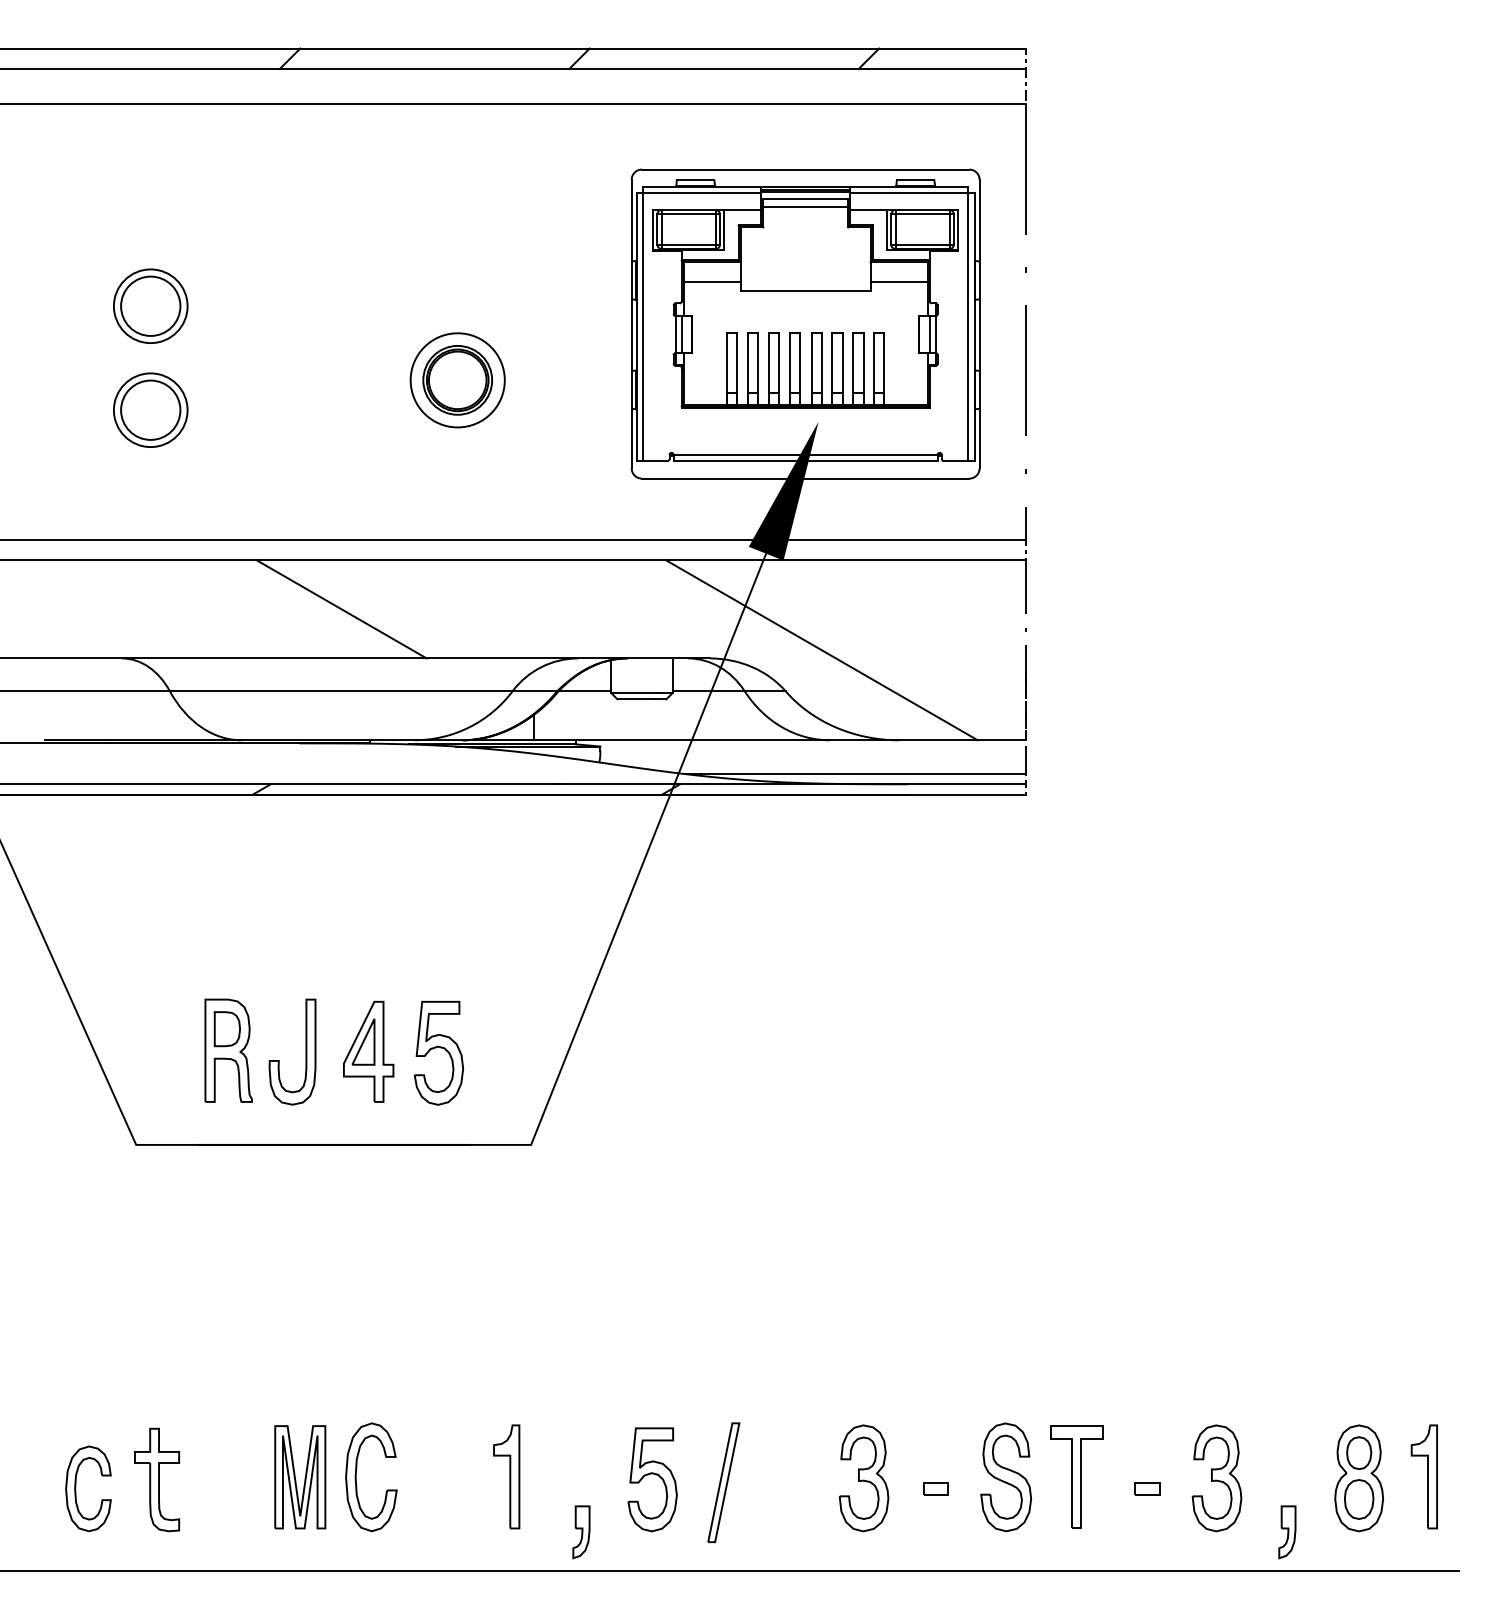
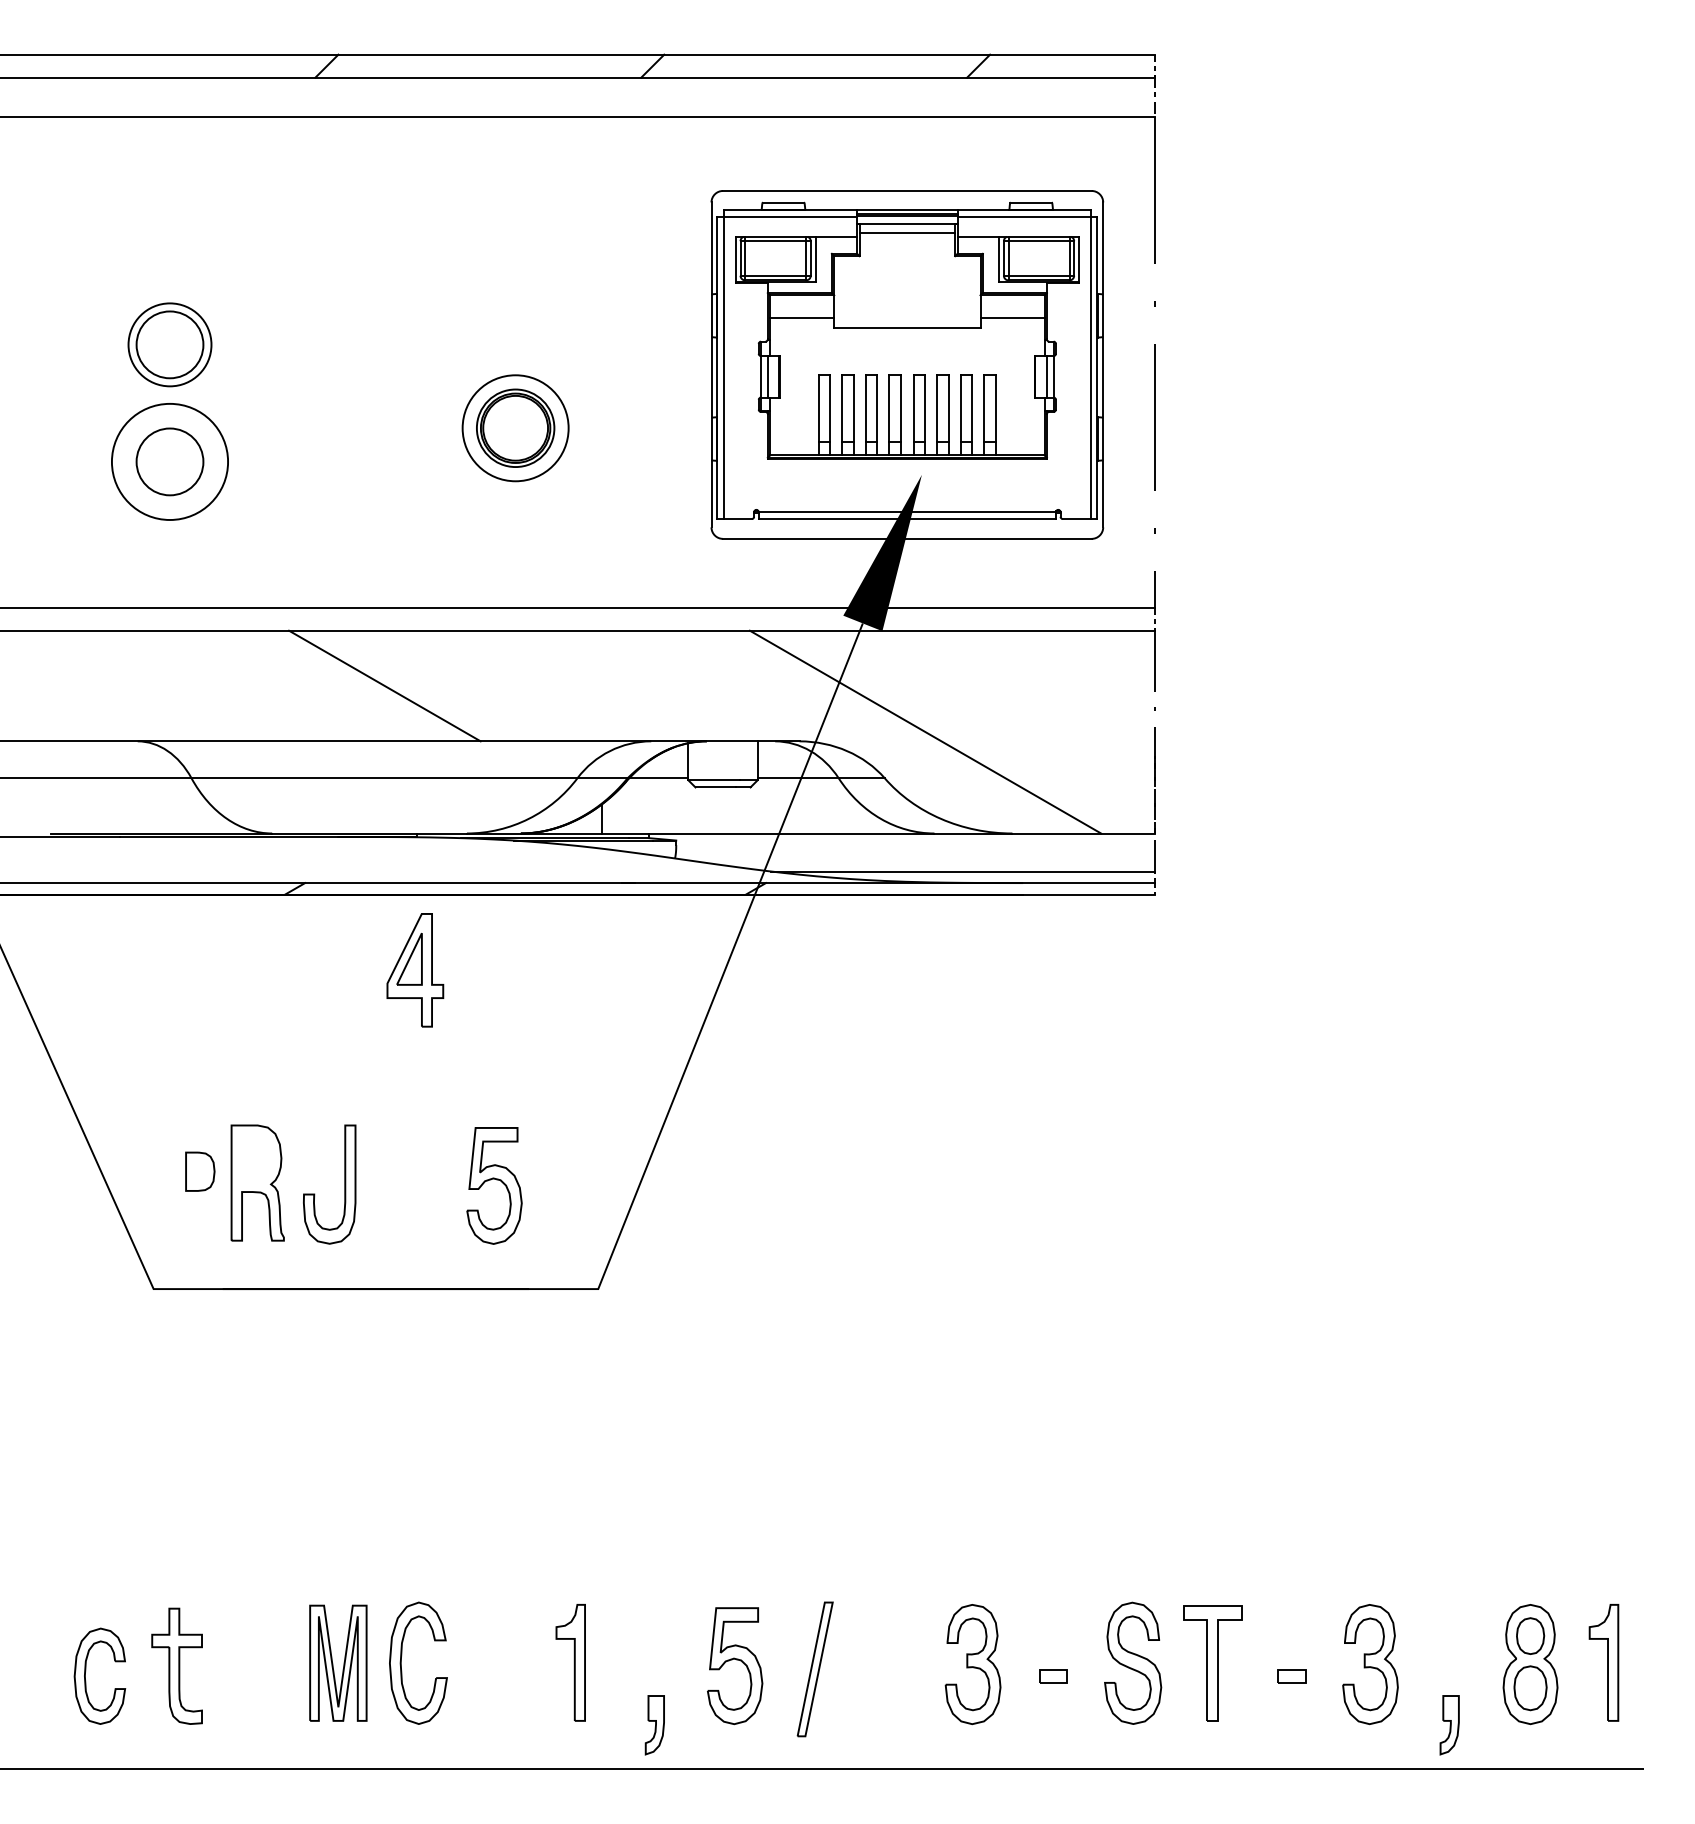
circle: (150, 409) -> (169, 461), size x1.4
part: (227, 1028) -> (200, 1171), moved
part: (368, 1052) -> (415, 970), moved

